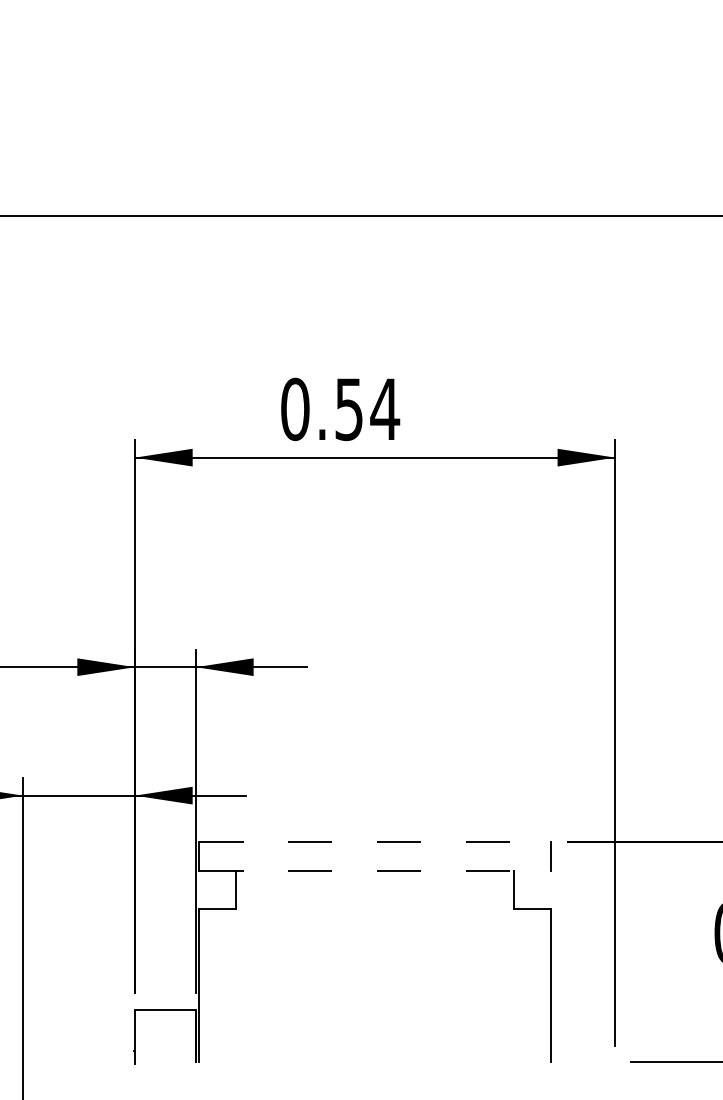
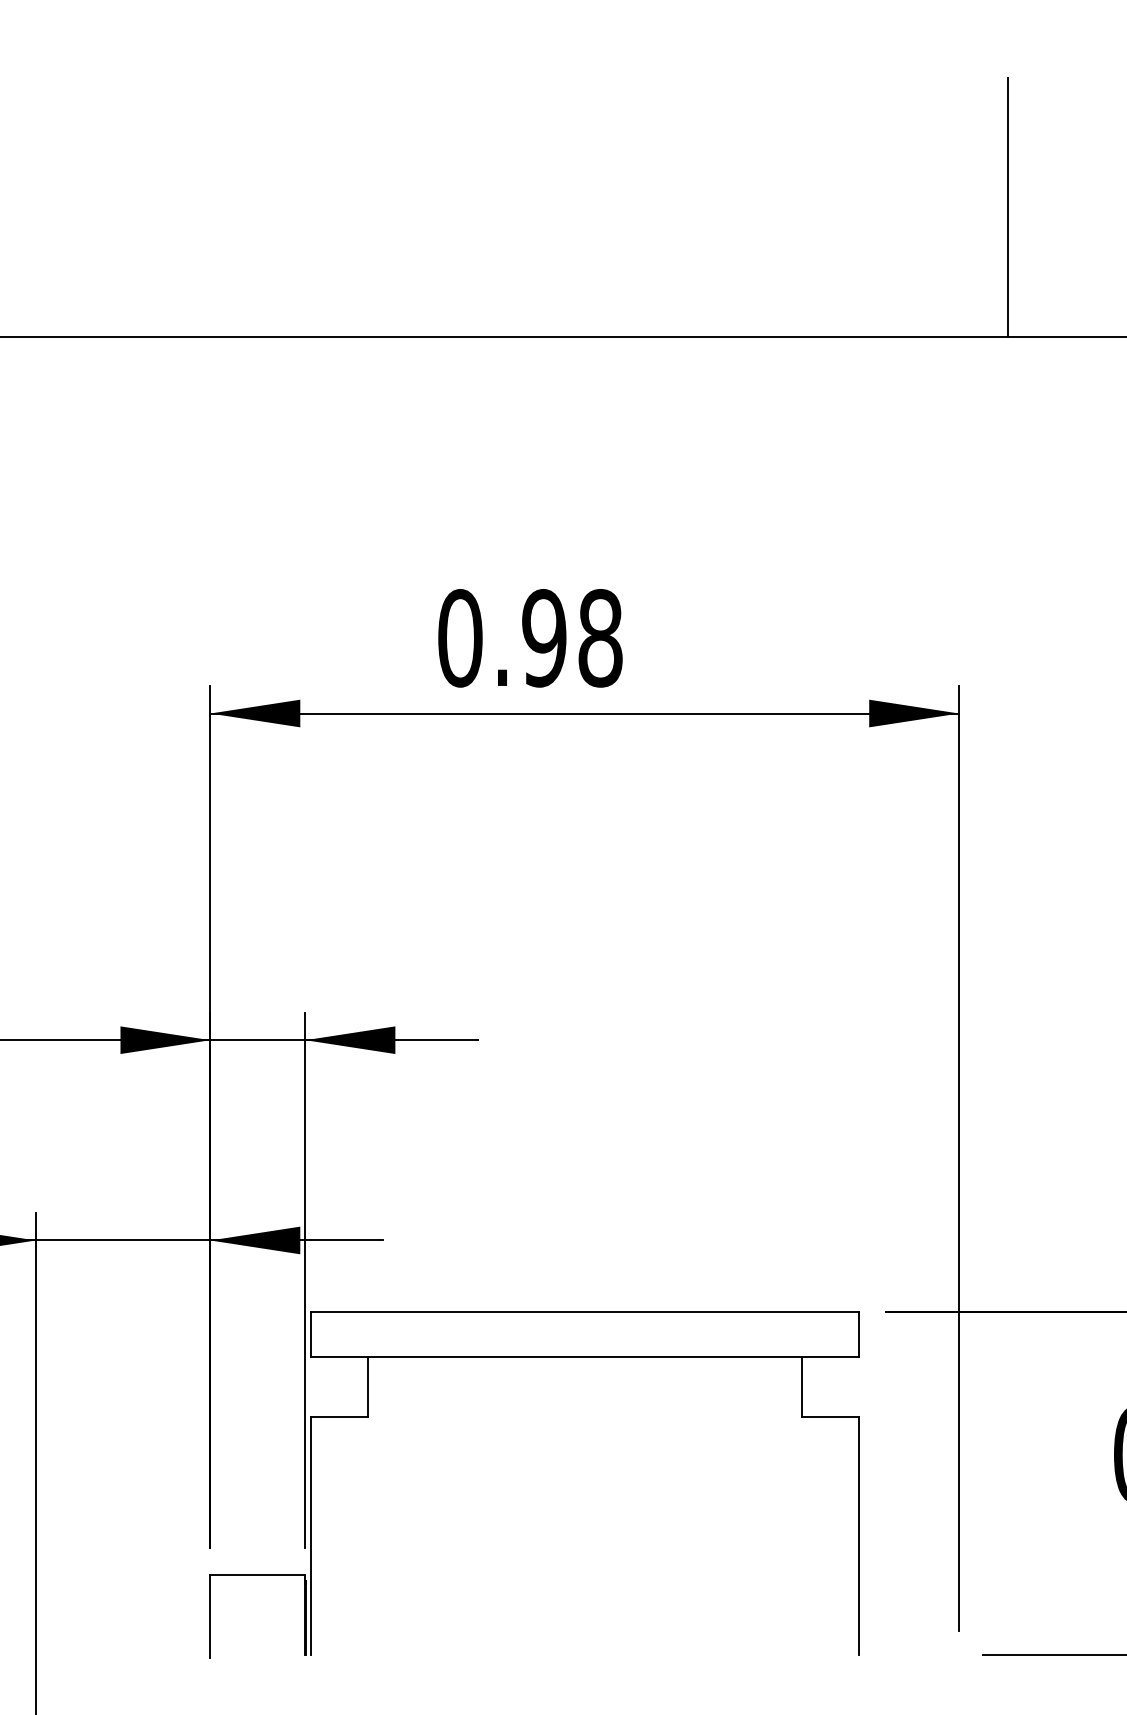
line: (646, 132) -> (1007, 206), added
text: (367, 409) -> (572, 638), 0.54 -> 0.98
line: (375, 841) -> (585, 1311), dashed -> solid
line: (375, 870) -> (585, 1357), dashed -> solid

